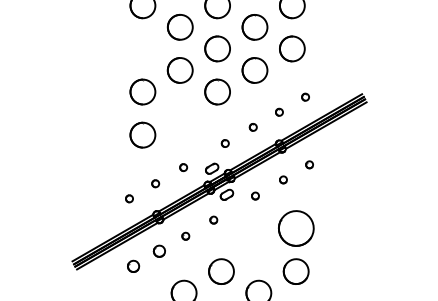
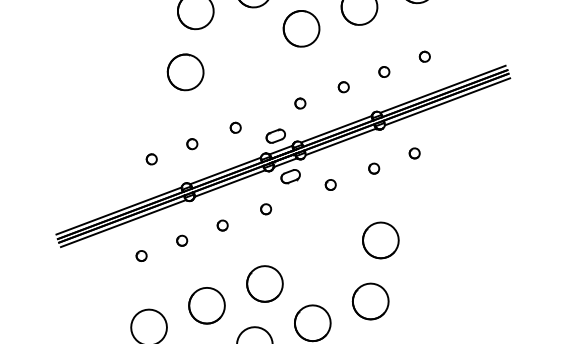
part: (295, 228) -> (379, 240), size x0.71
part: (159, 251) -> (181, 240), size x0.62
part: (133, 266) -> (141, 256), size x0.62

